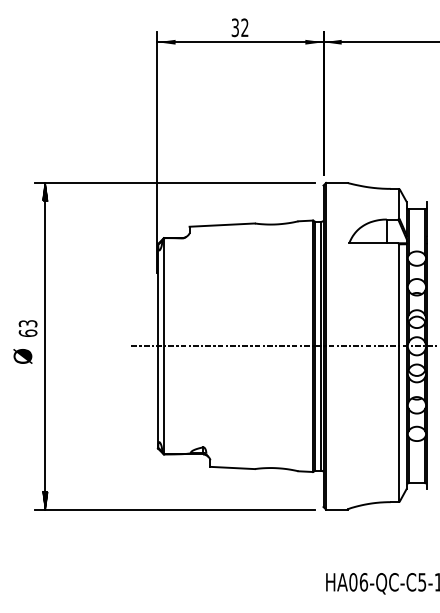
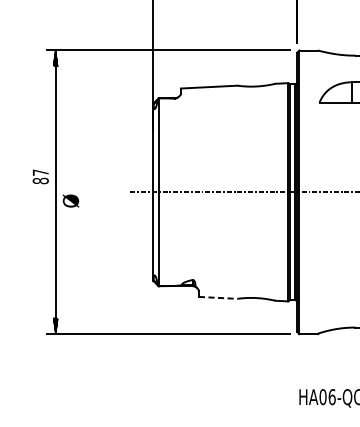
text: (27, 328) -> (40, 176), 63 -> 87
text: (22, 356) -> (70, 201), moved
line: (233, 468) -> (219, 298), solid -> dashed

